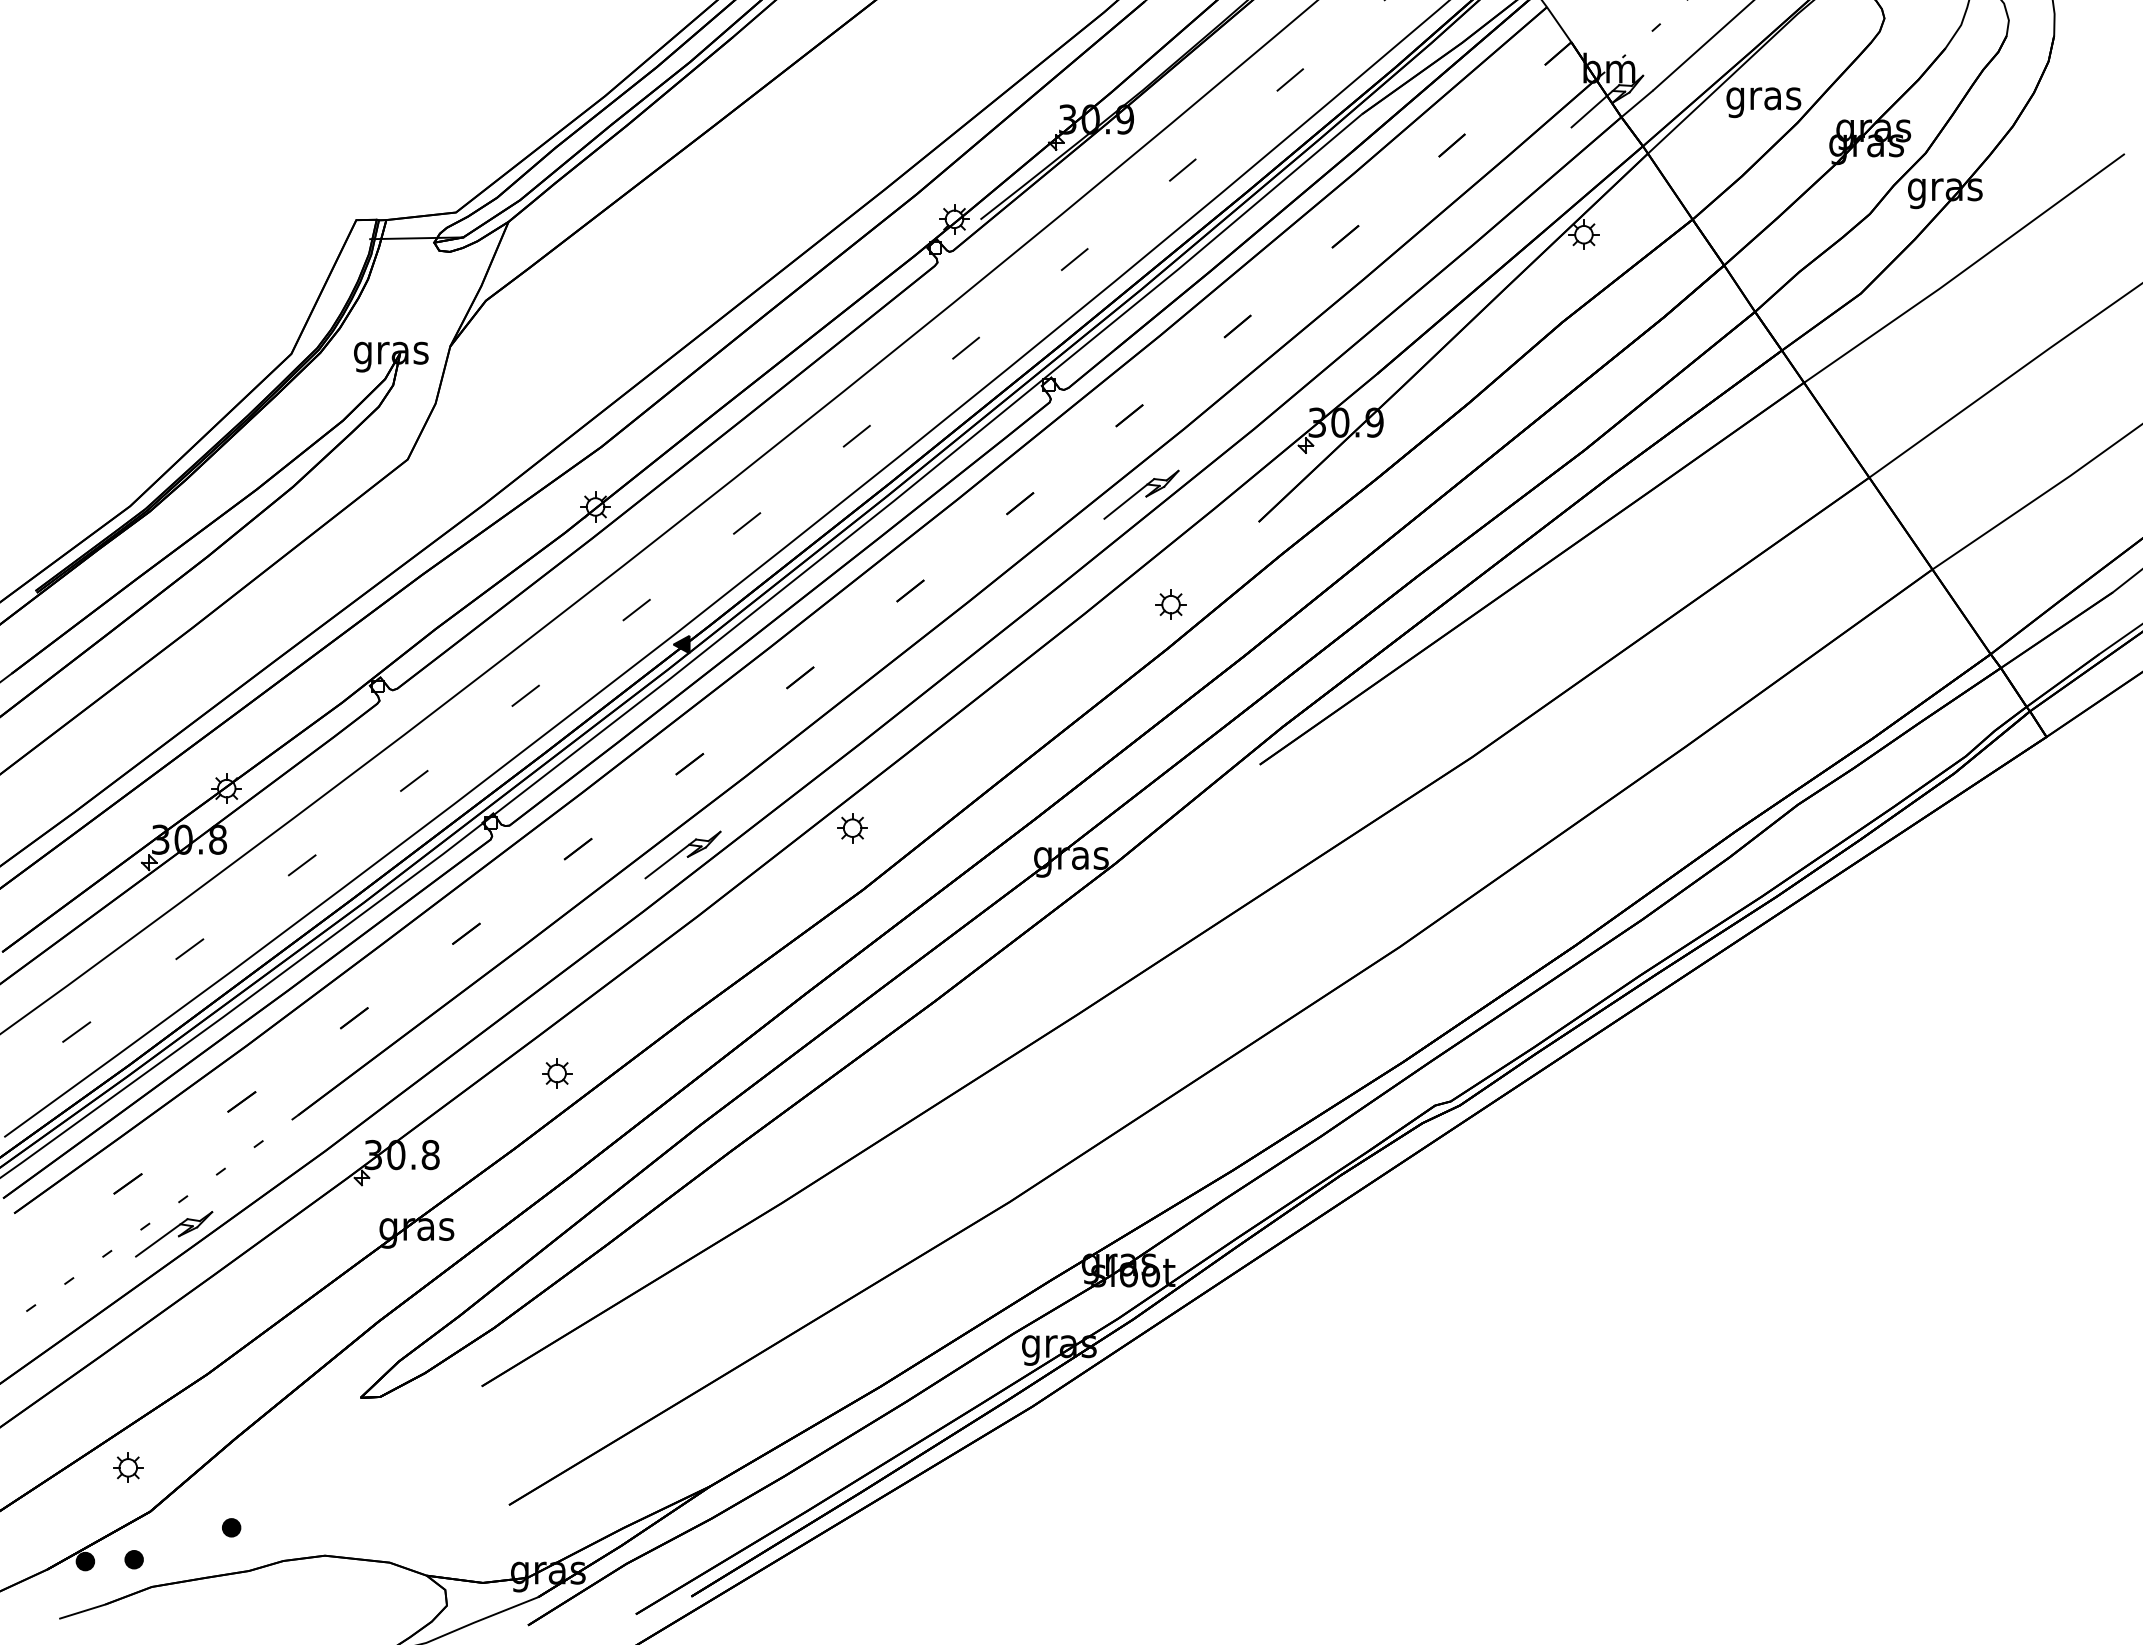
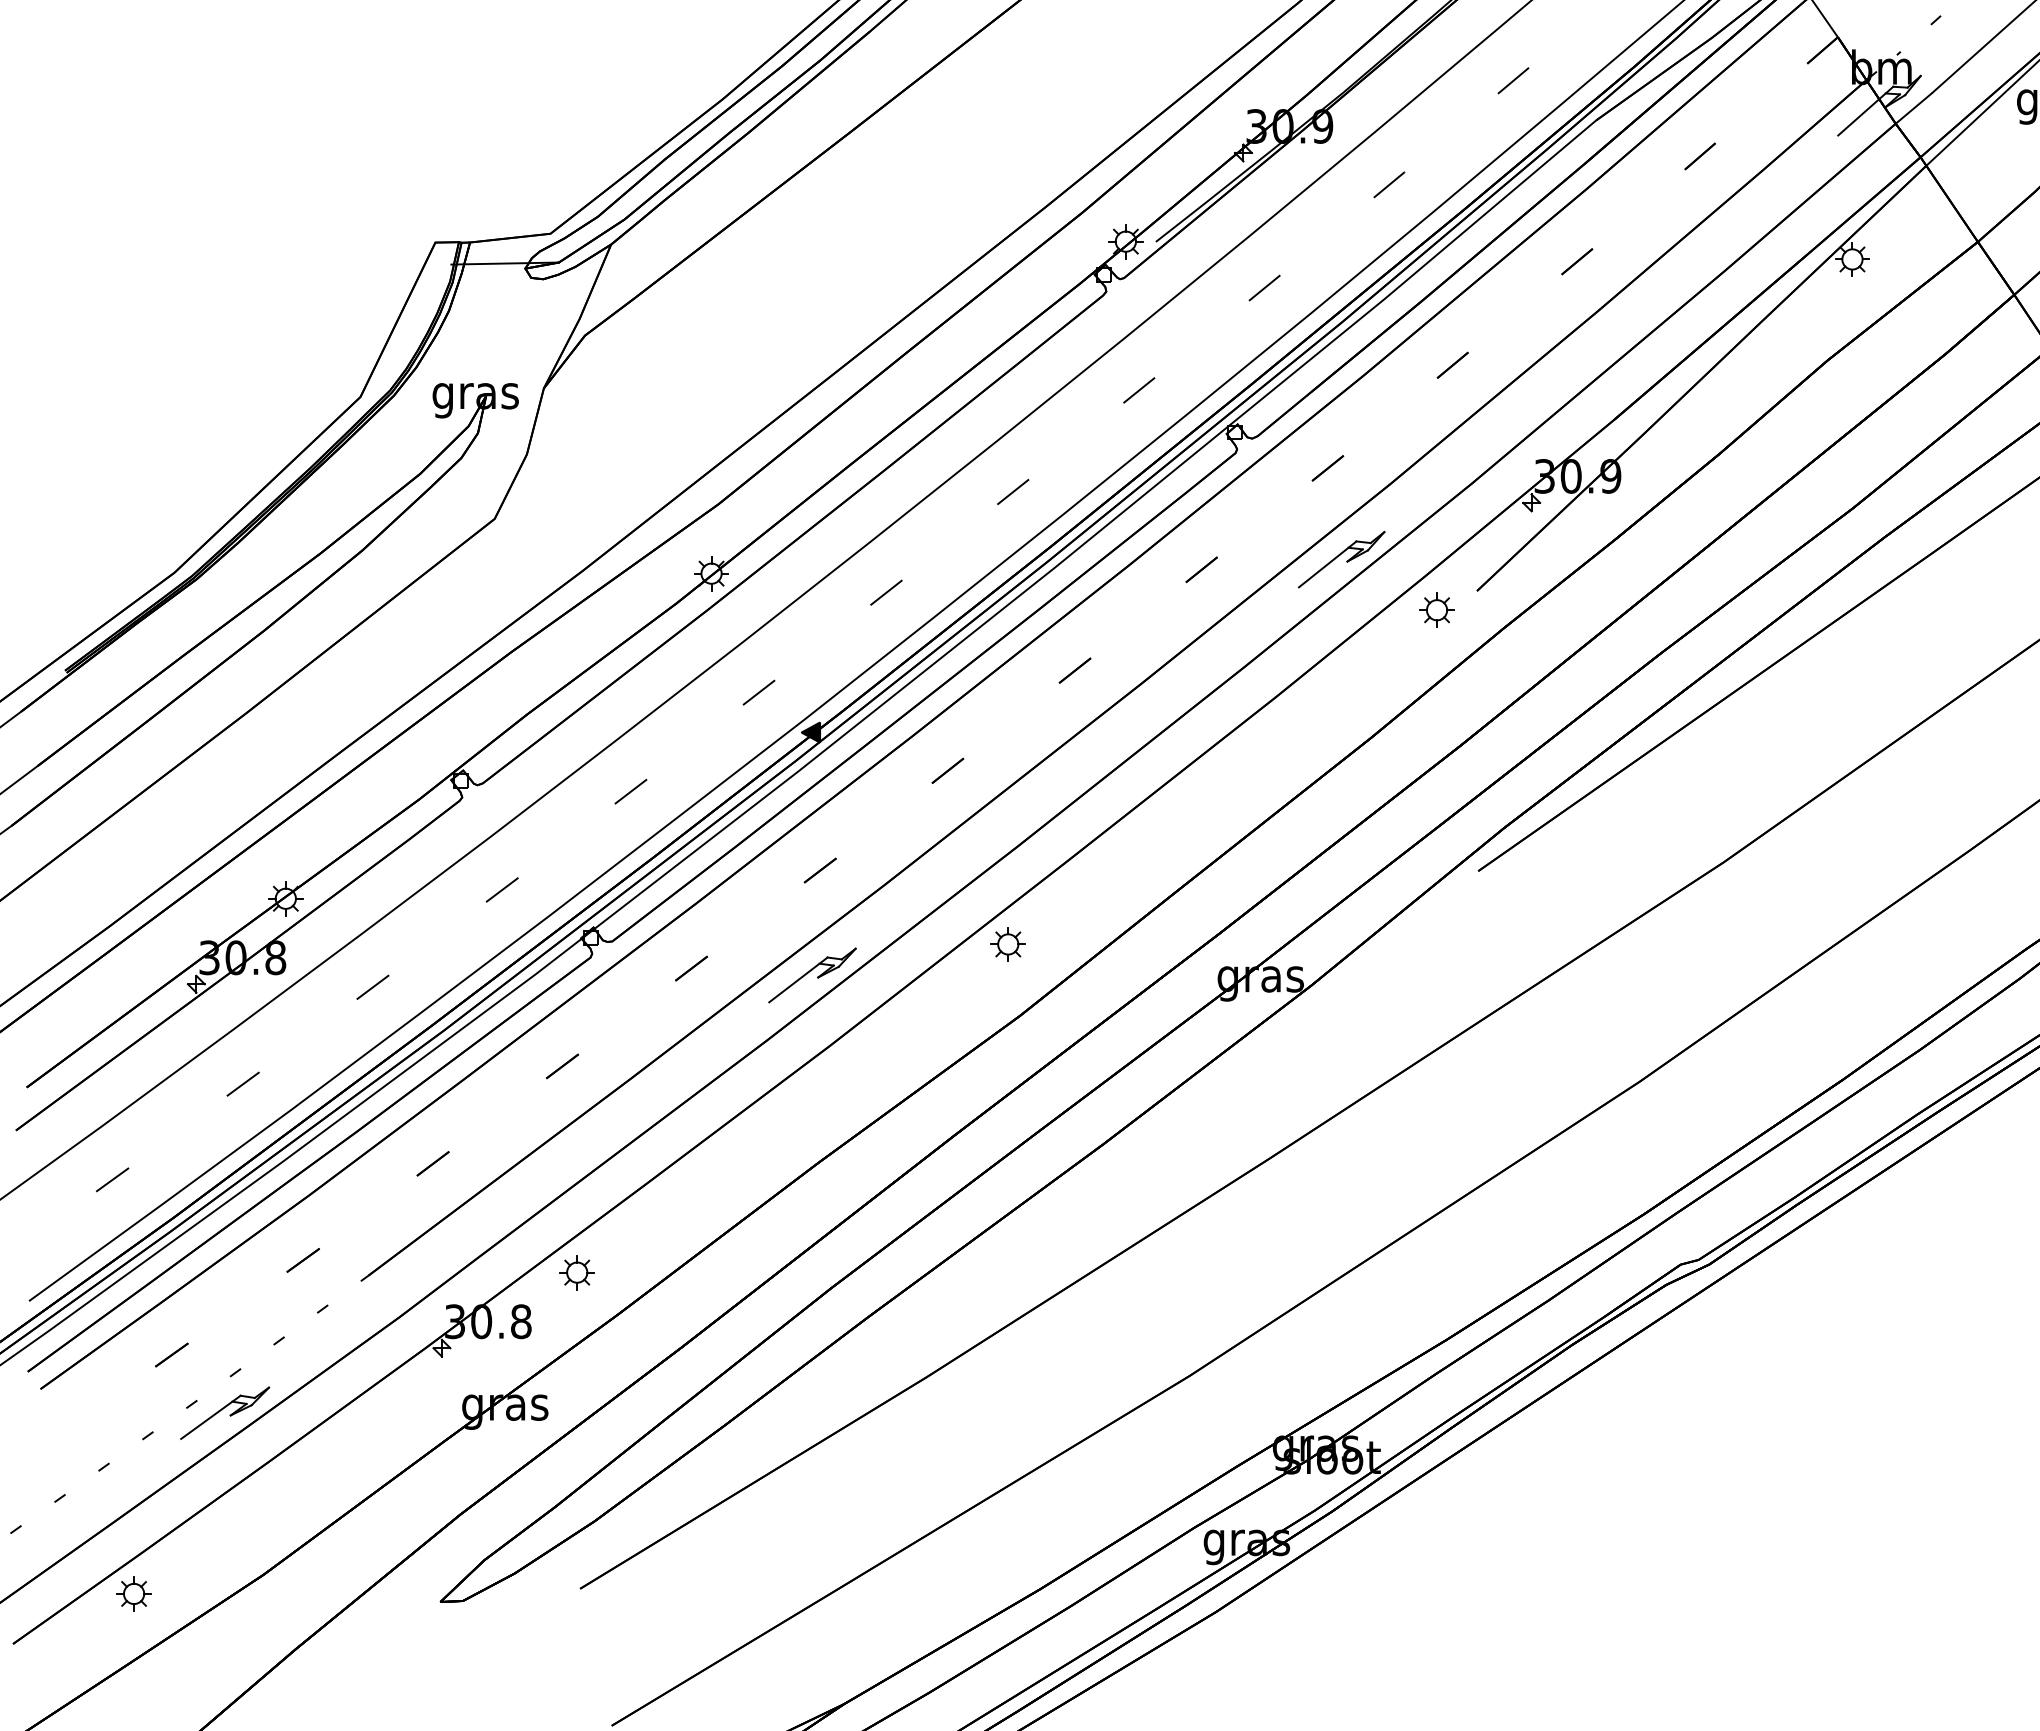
part: (1170, 604) -> (1436, 610), moved
part: (557, 1073) -> (577, 1272), moved
part: (128, 1467) -> (134, 1593), moved

